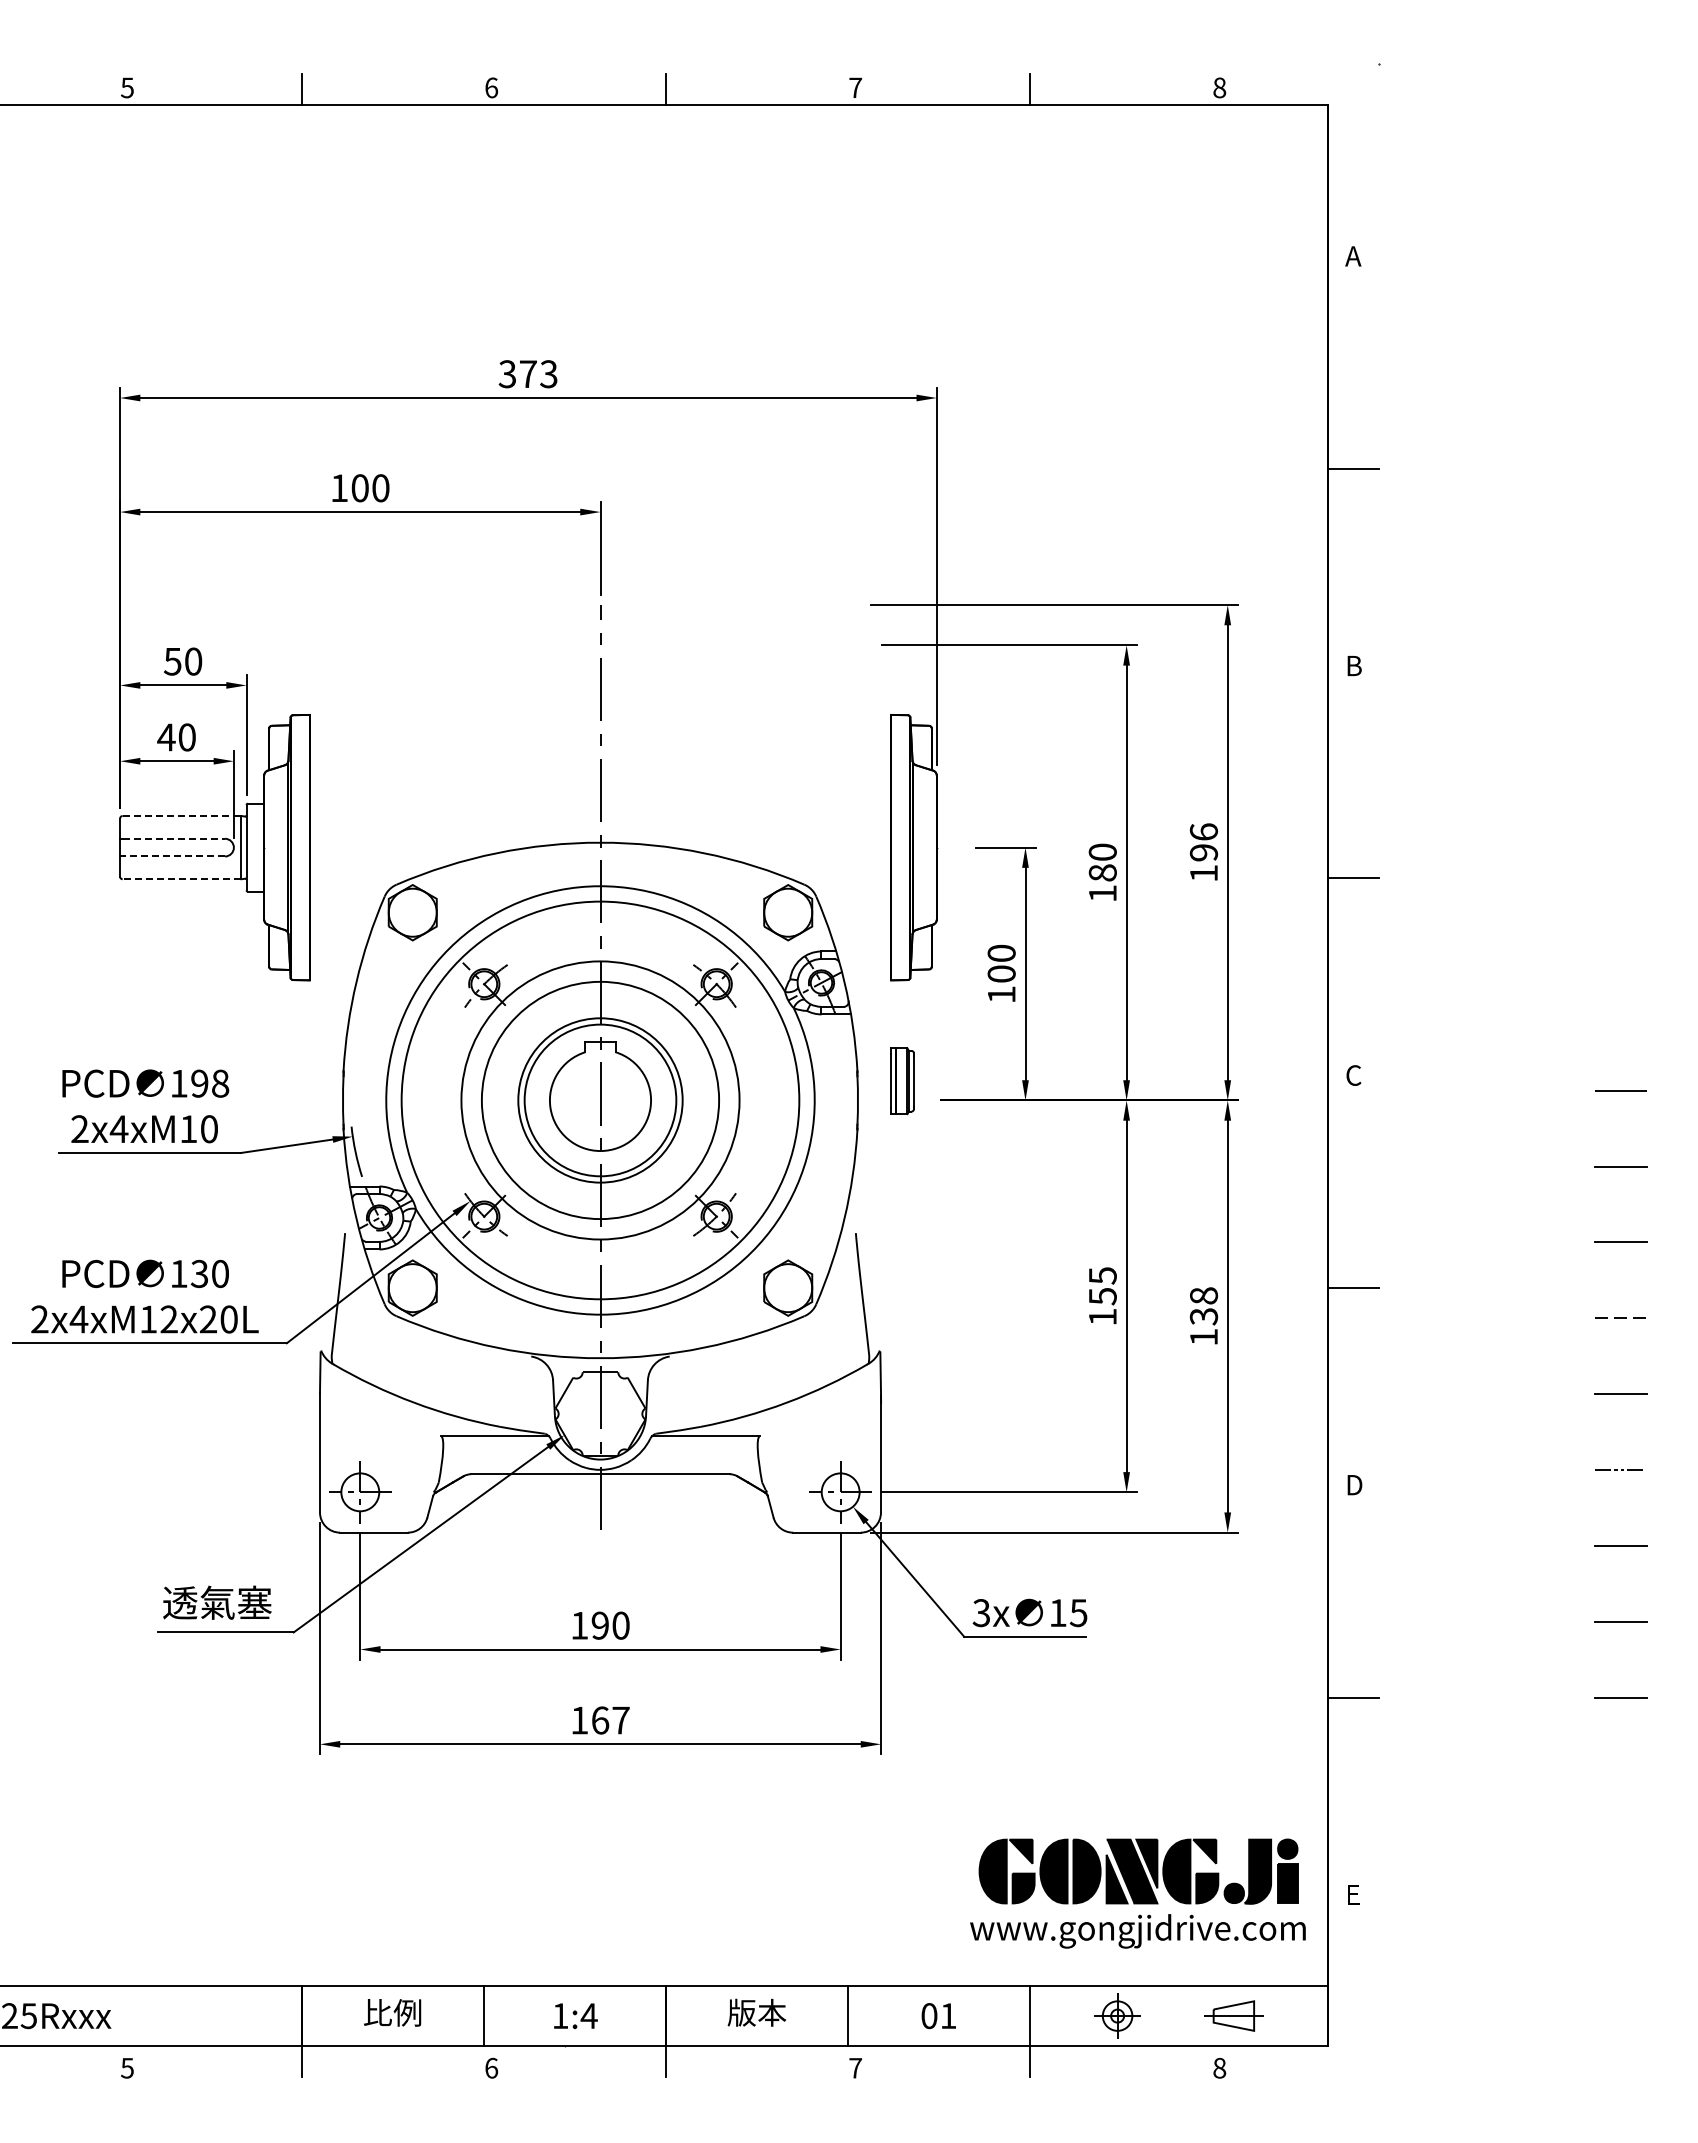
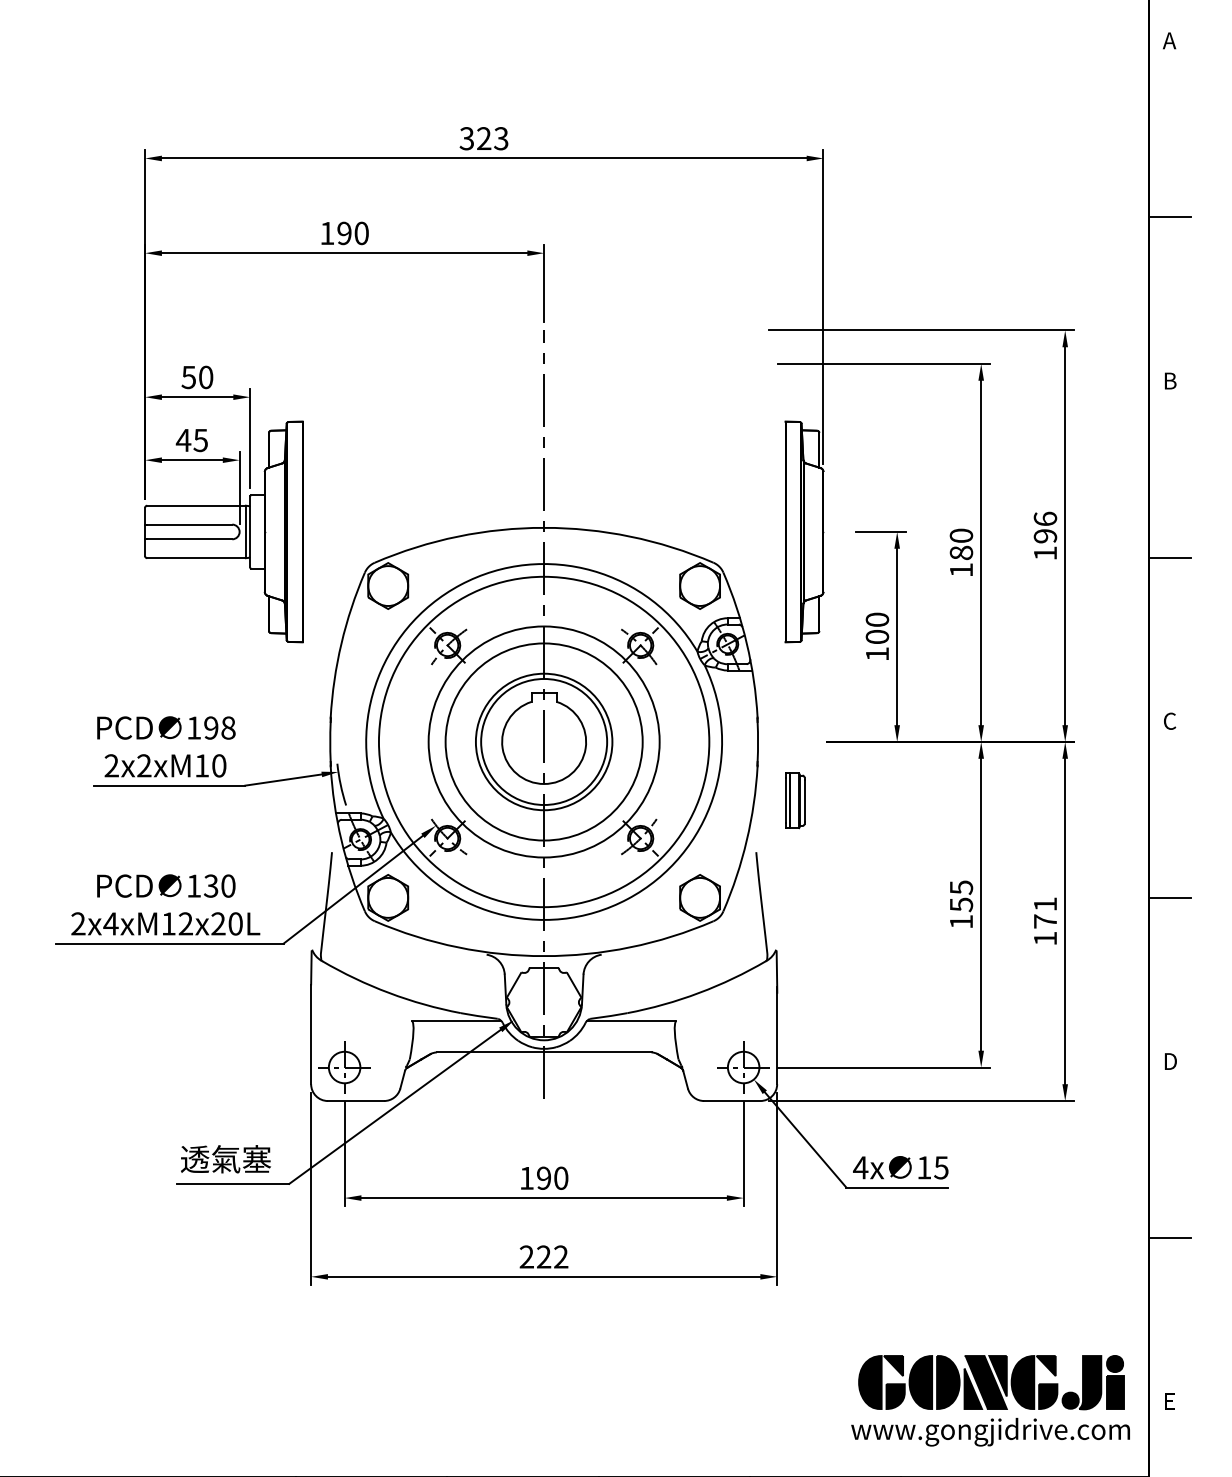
text: (527, 373) -> (483, 138), 373 -> 323
text: (359, 488) -> (343, 233), 100 -> 190
text: (186, 737) -> (200, 440), 40 -> 45
line: (182, 816) -> (196, 506), dashed -> solid
line: (174, 838) -> (190, 524), dashed -> solid
line: (173, 856) -> (189, 539), dashed -> solid
line: (181, 879) -> (196, 558), dashed -> solid
part: (902, 1081) -> (795, 801), moved
text: (118, 1128) -> (143, 765), 2x4xM10 -> 2x2xM10
text: (1203, 1306) -> (1045, 913), 138 -> 171
text: (981, 1613) -> (860, 1168), 3x -> 4x
text: (600, 1720) -> (544, 1257), 167 -> 222

